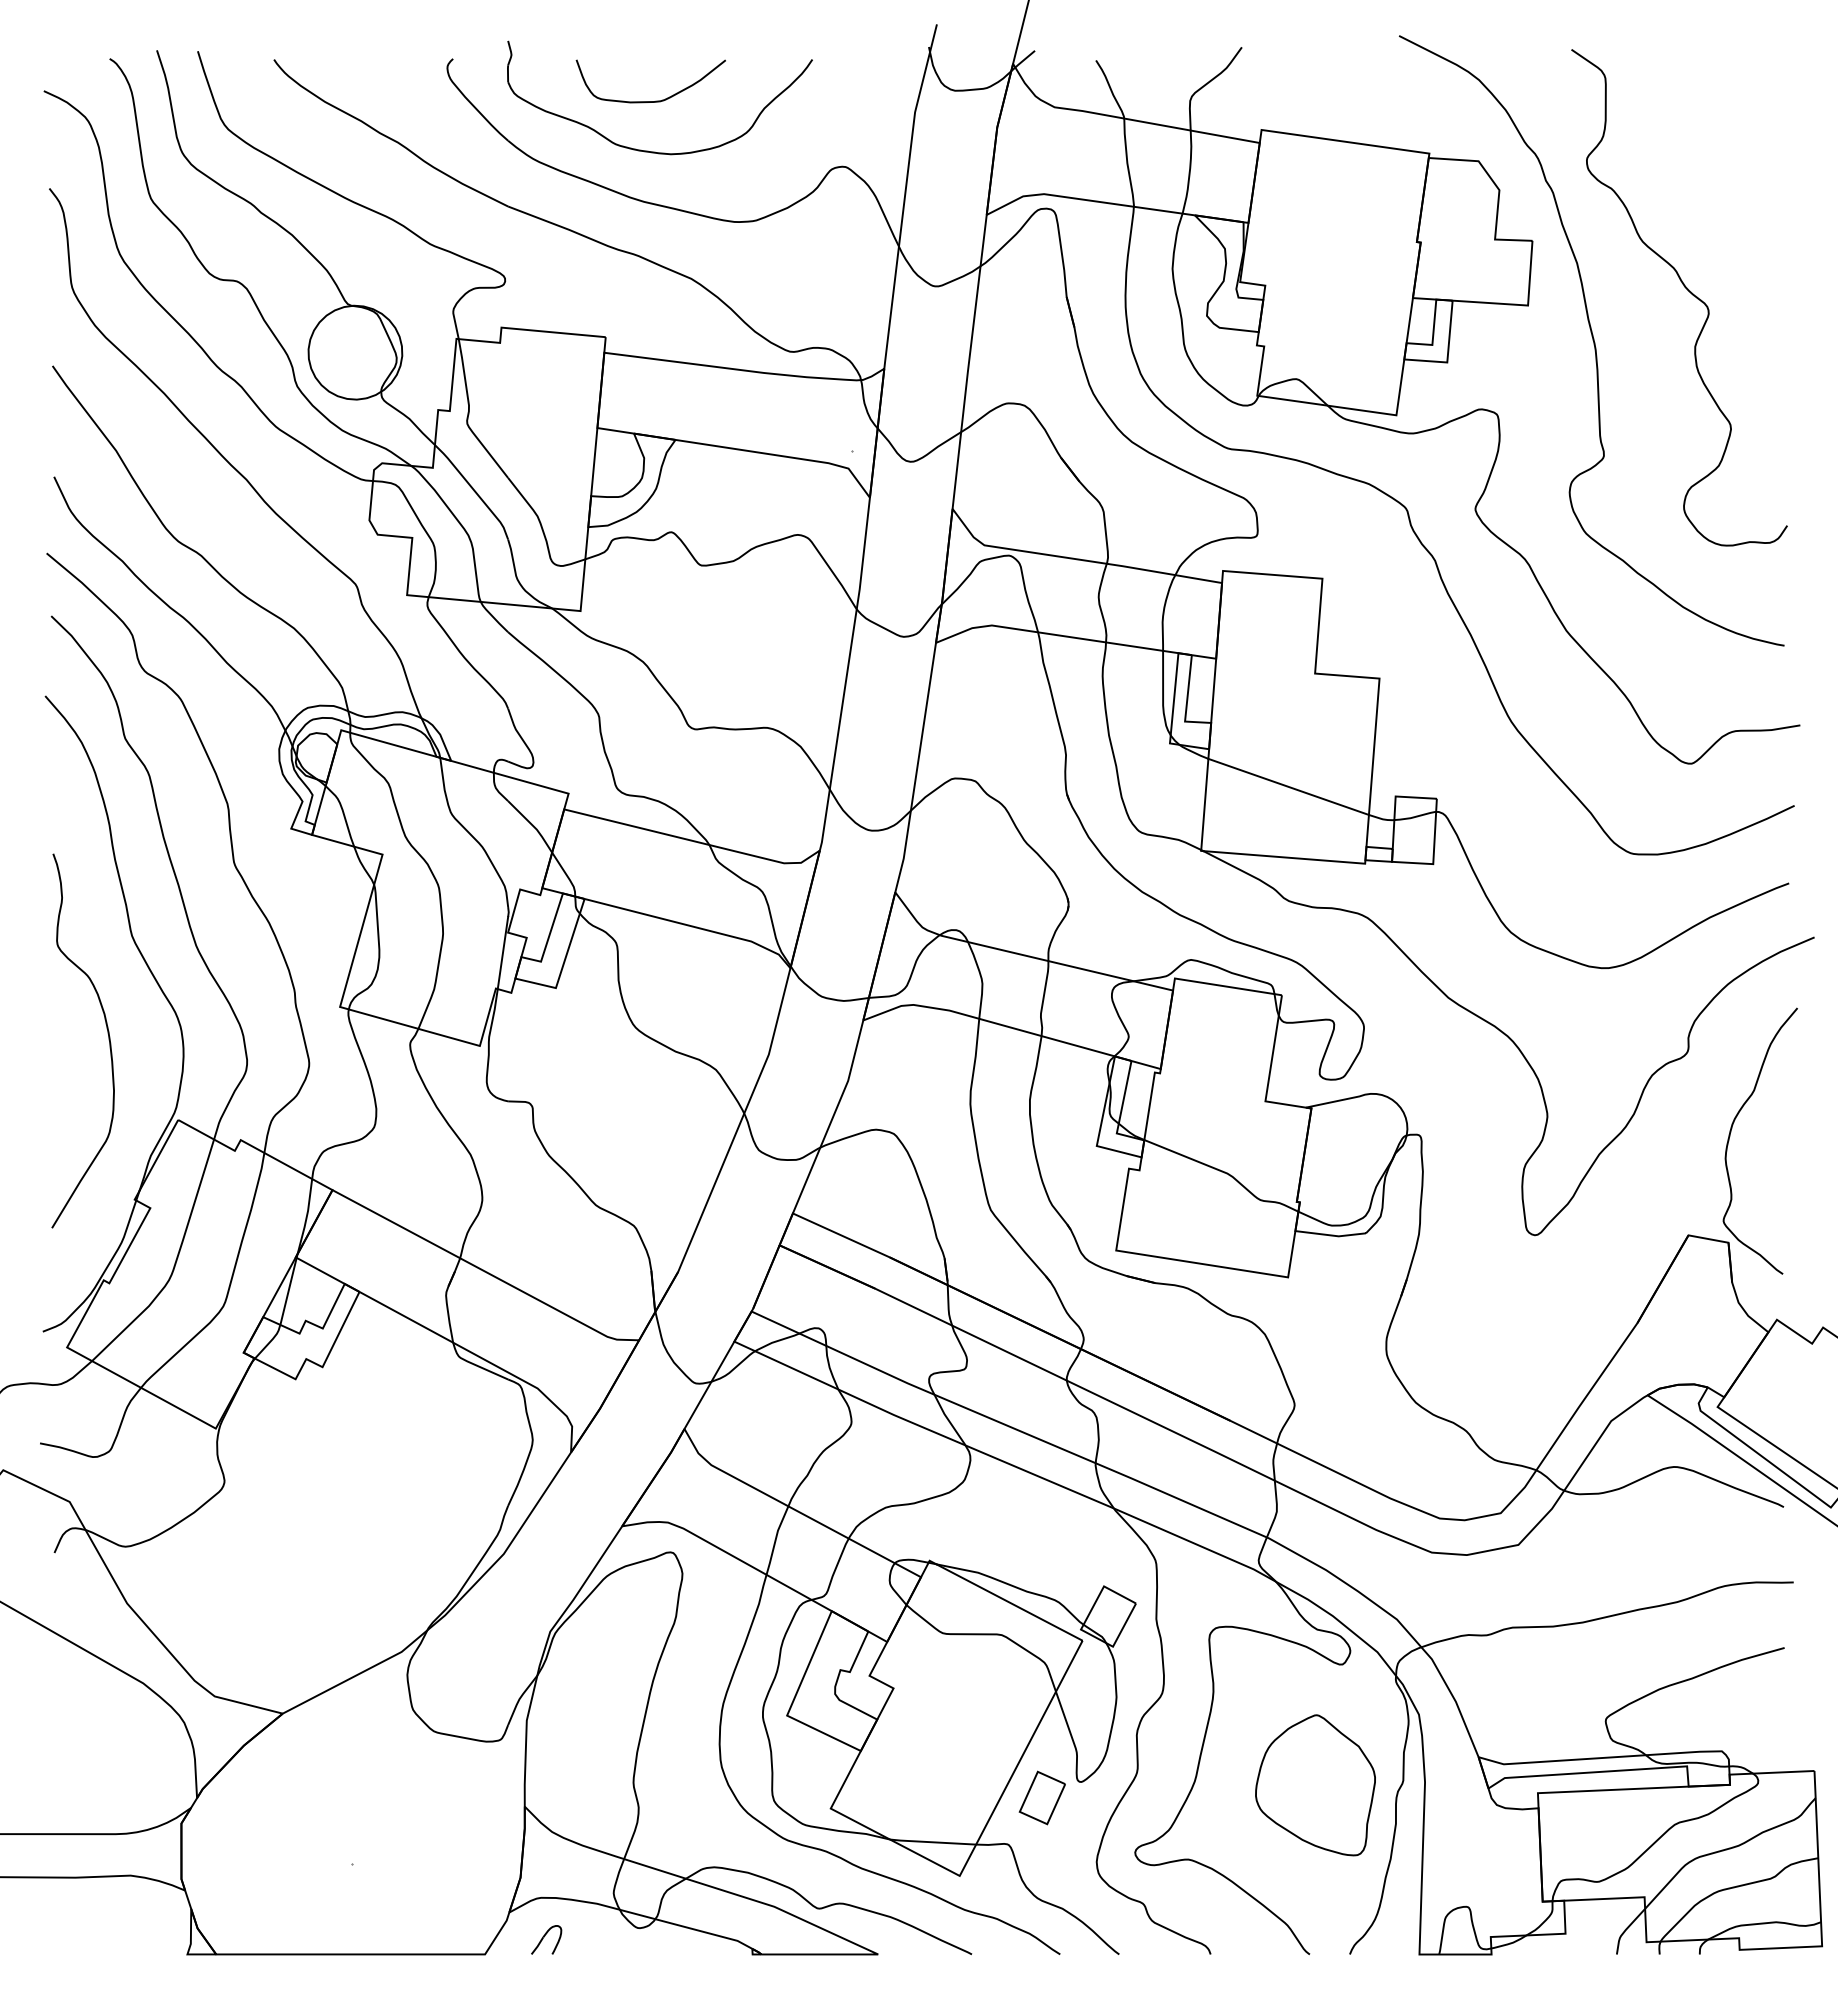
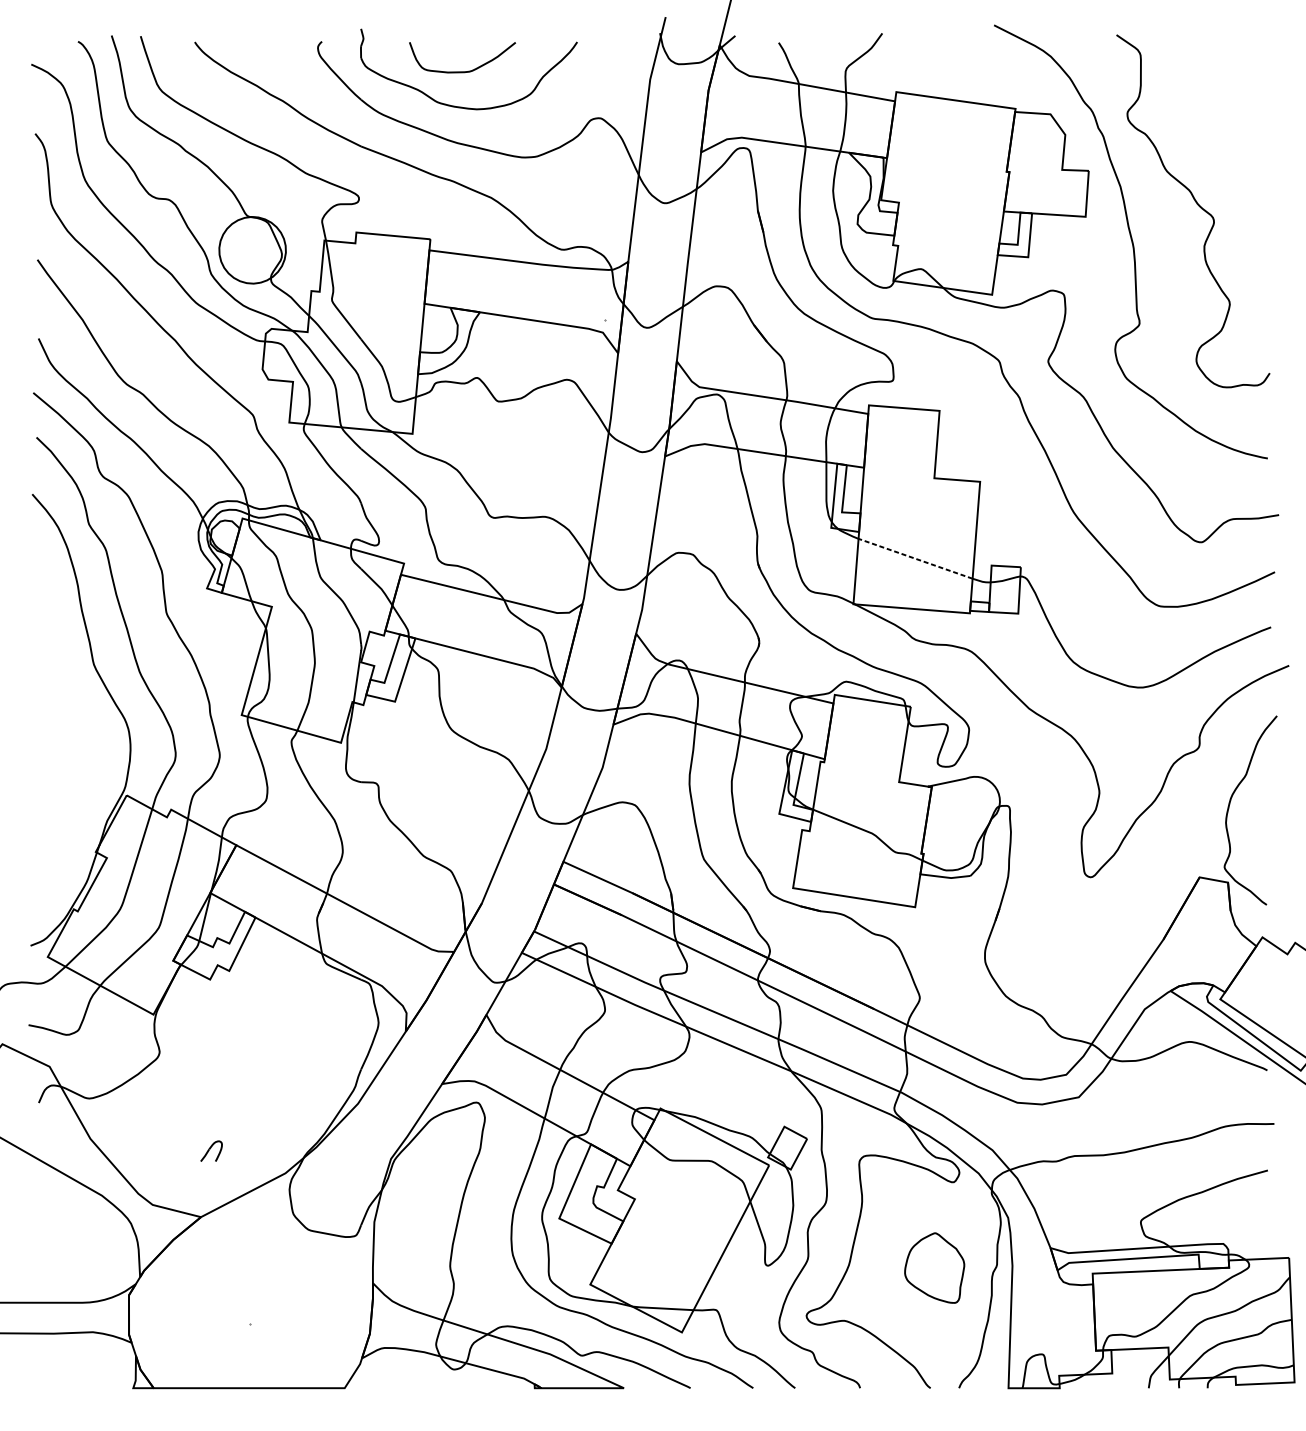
line: (1288, 786) -> (915, 558), solid -> dashed
curve: (107, 1033) -> (76, 733), removed
part: (1315, 1785) -> (934, 1268), size x0.7
part: (1041, 1797) -> (740, 1276), removed
part: (546, 1939) -> (211, 1150), moved

